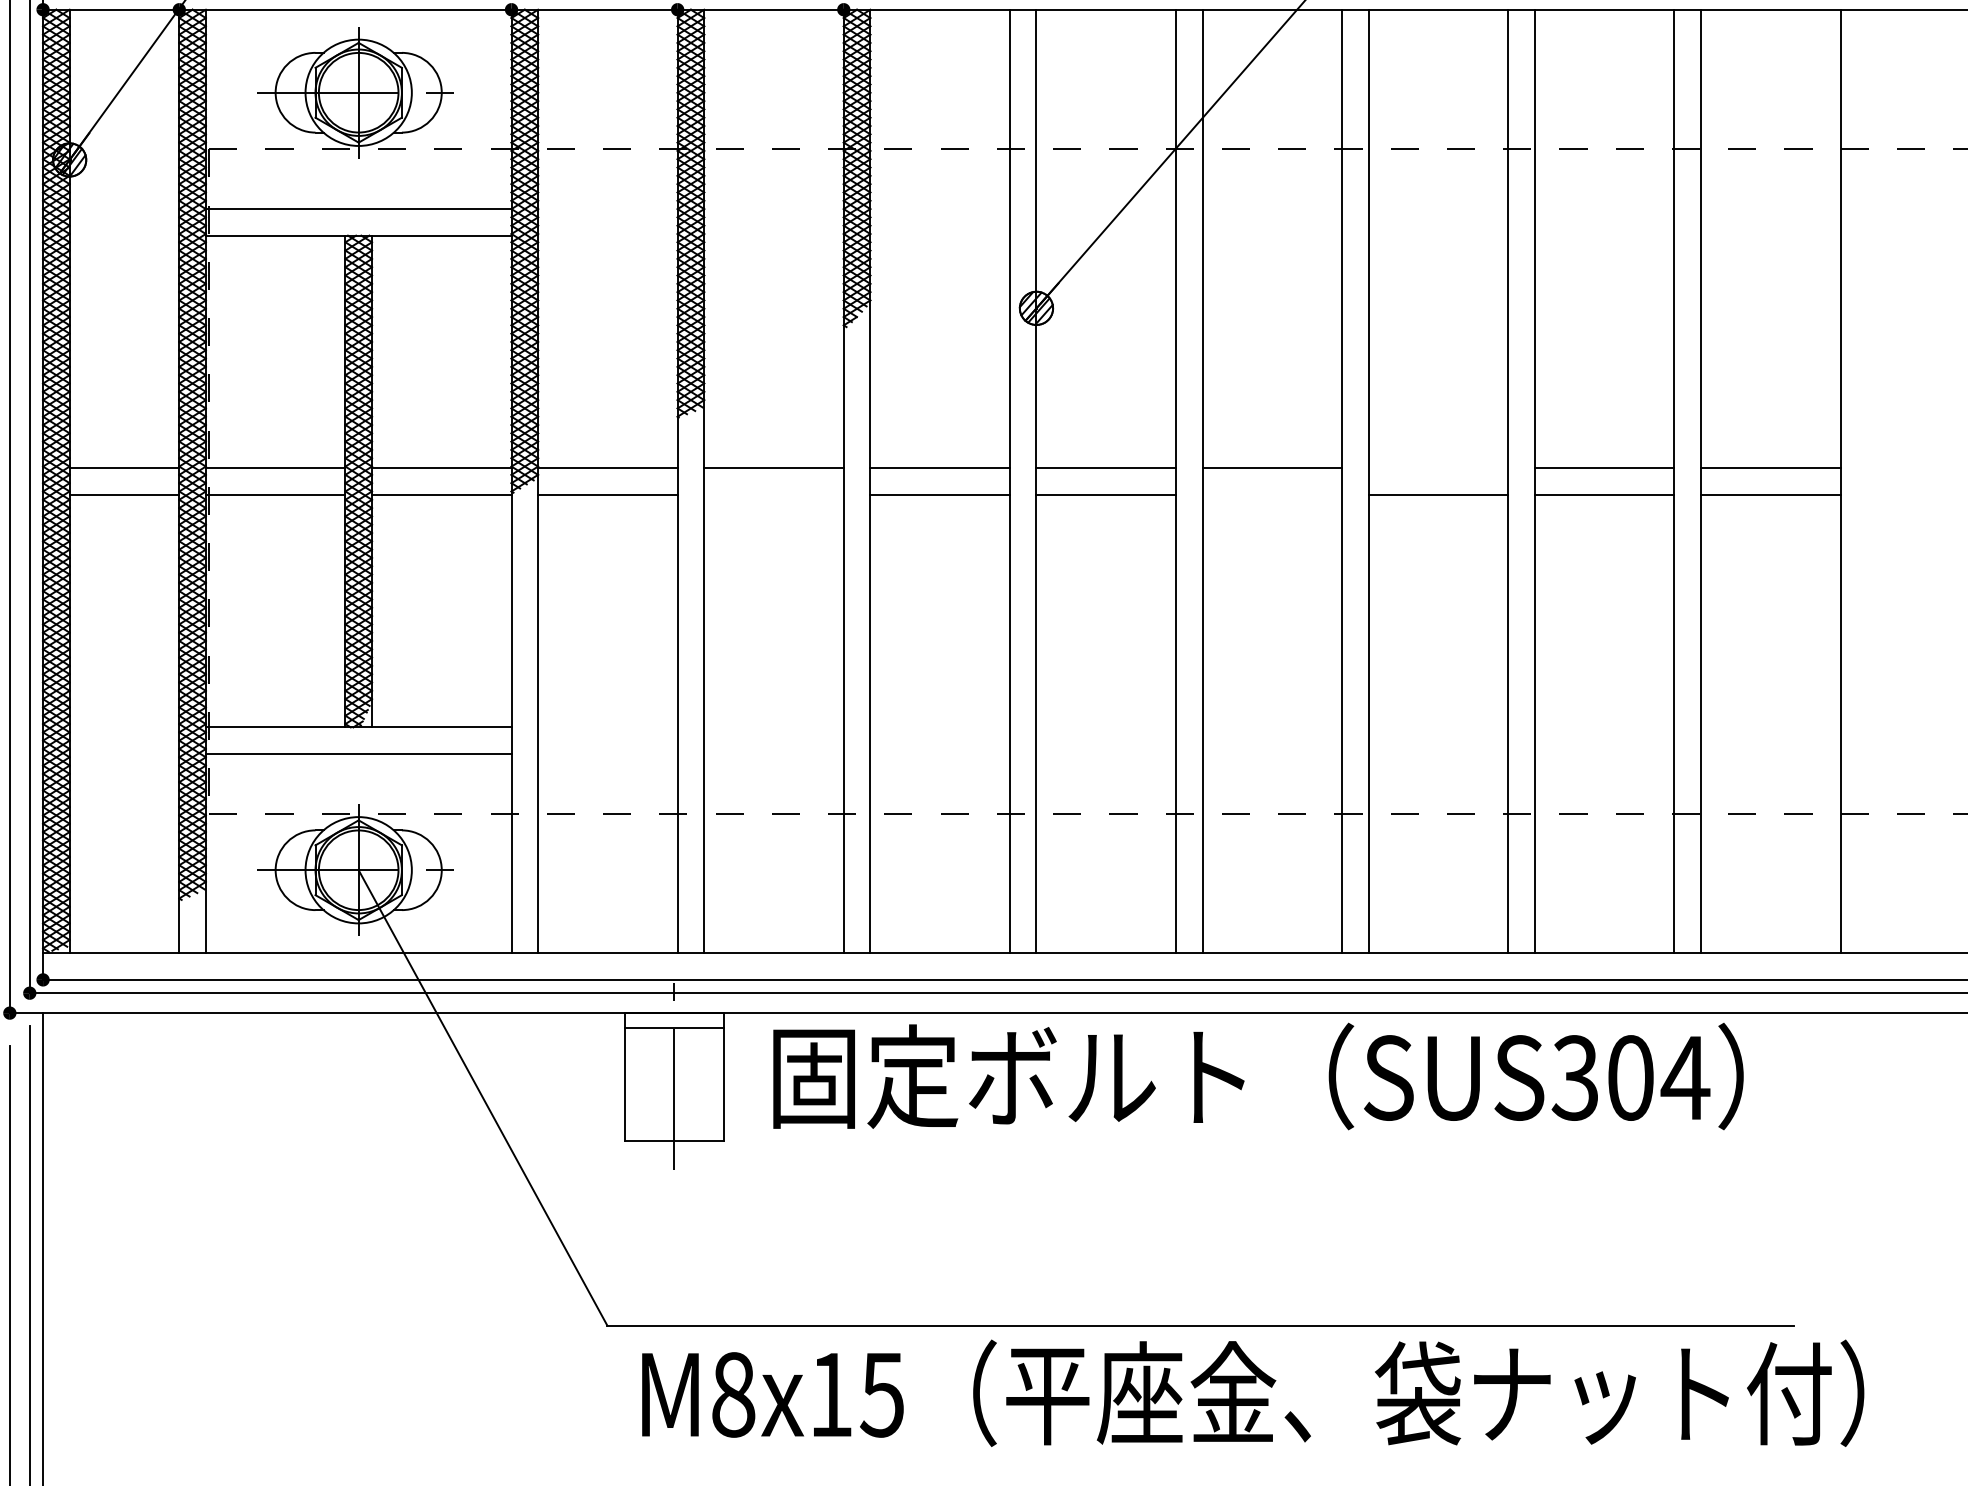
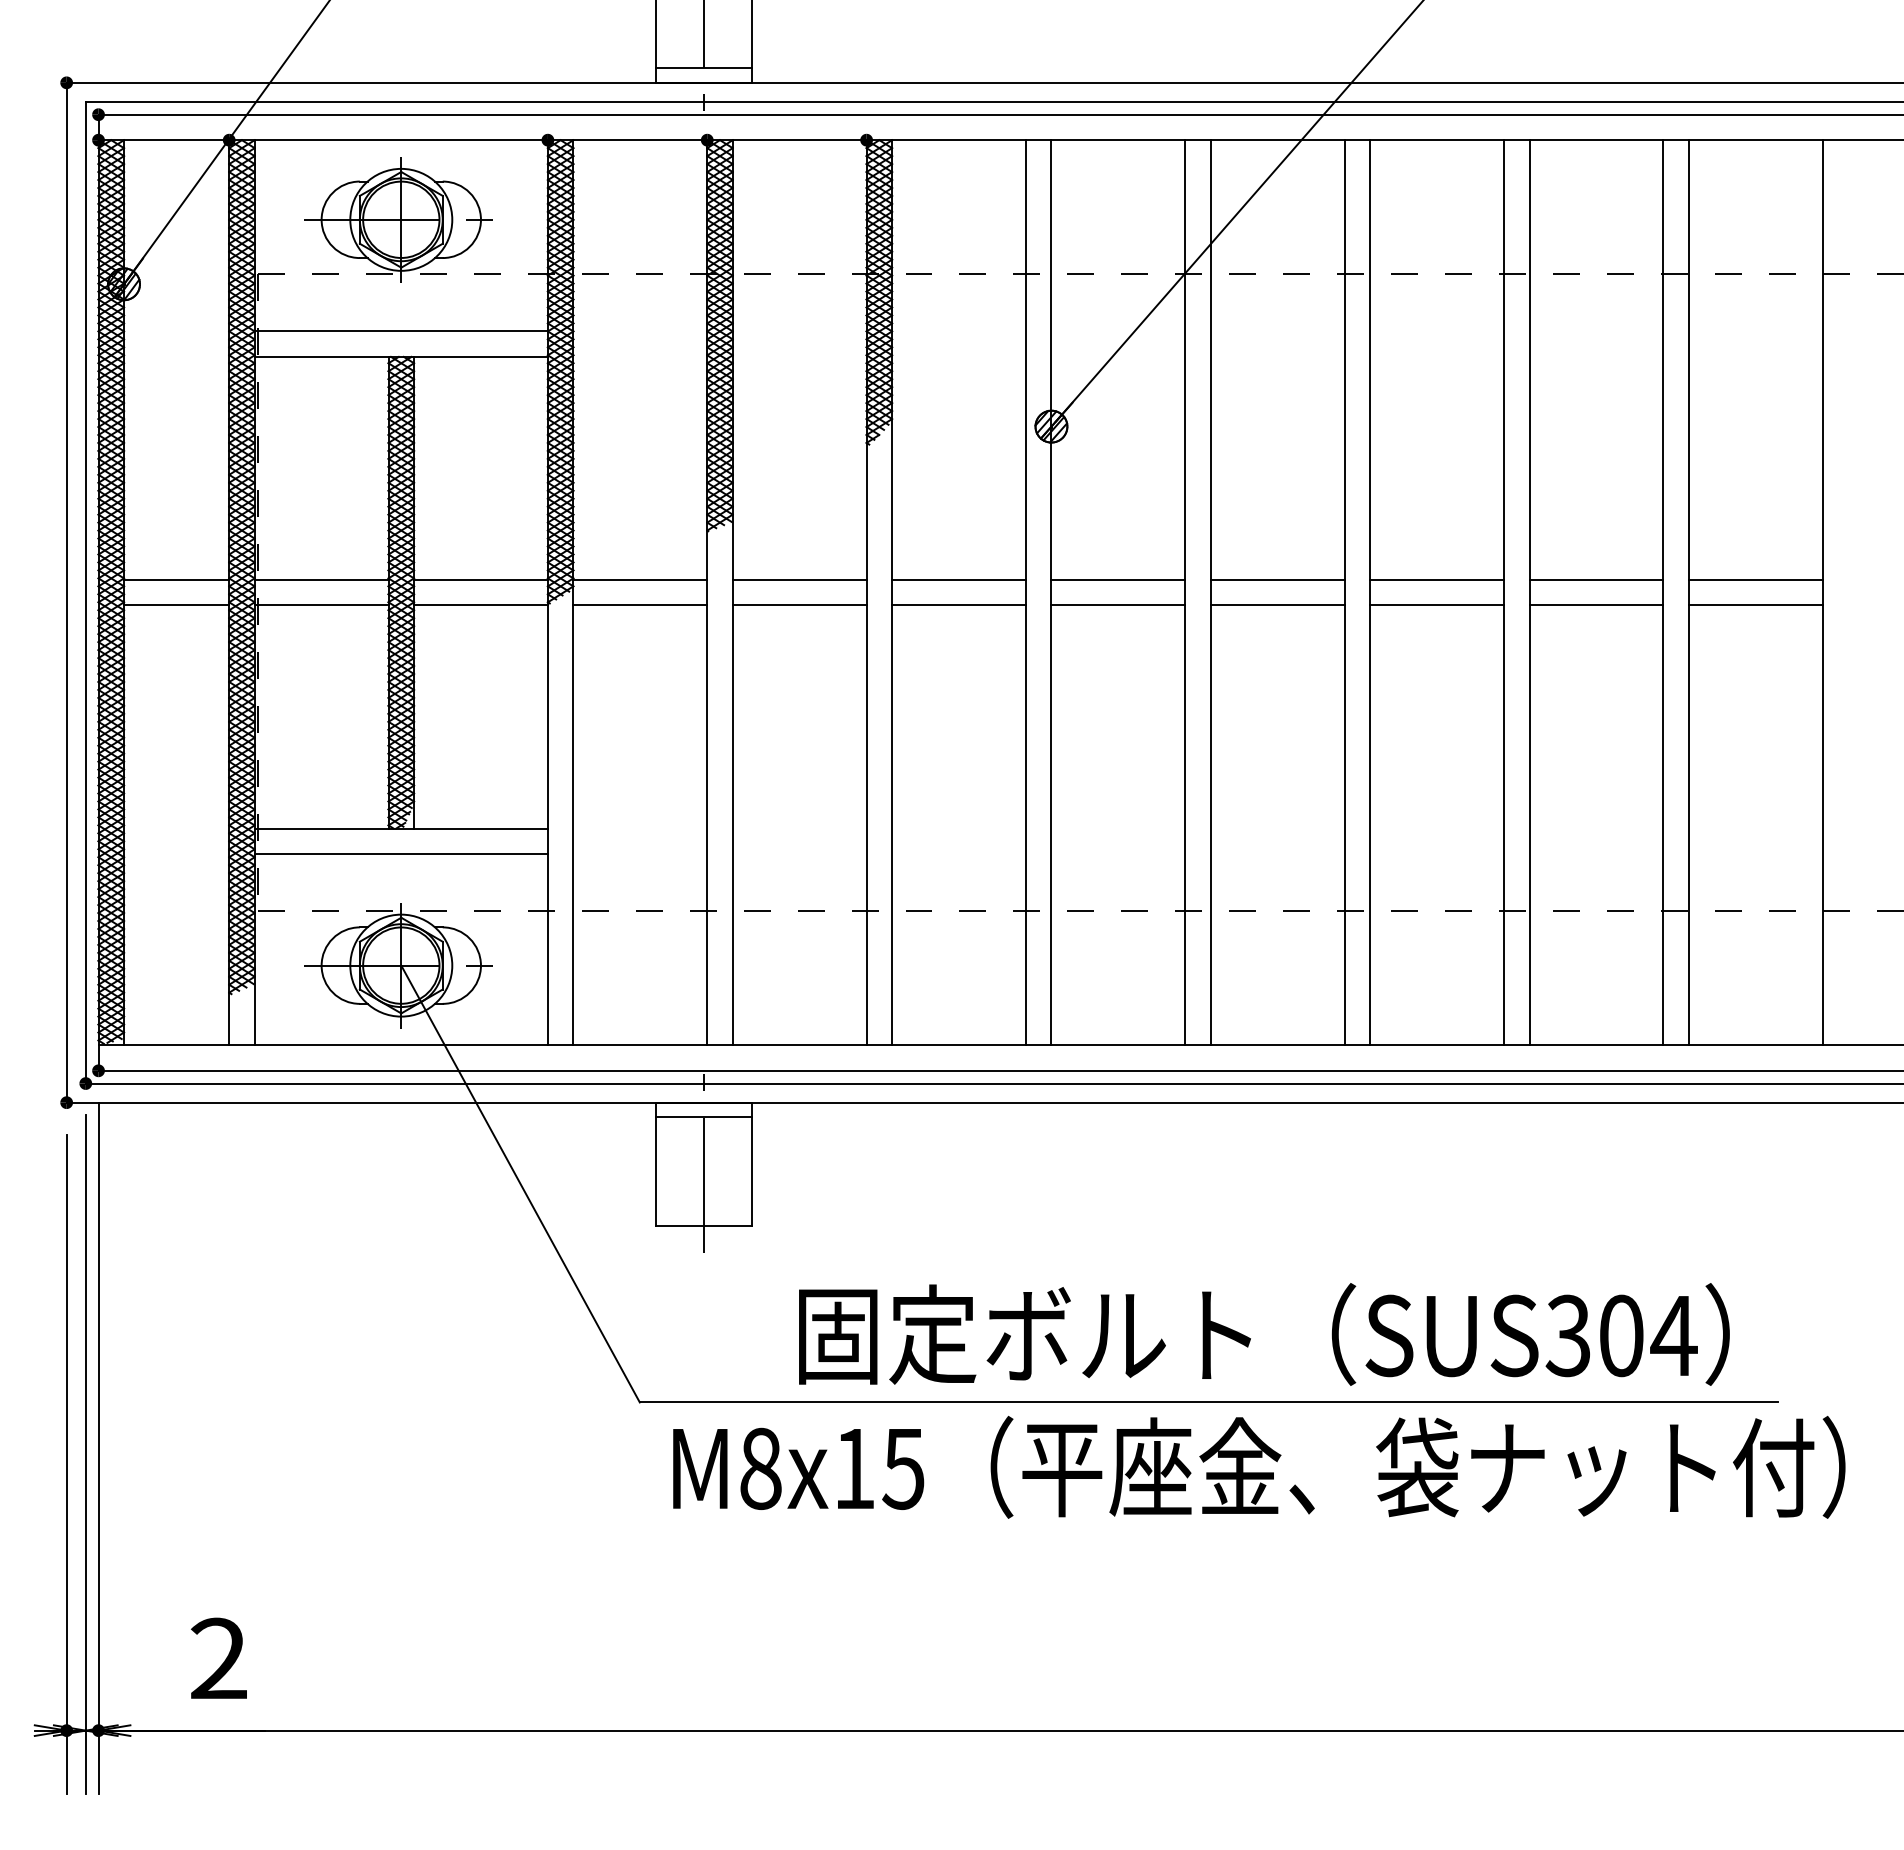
line: (1438, 468) -> (1437, 580), added
line: (773, 494) -> (799, 605), added
line: (1272, 494) -> (1277, 605), added
text: (1258, 1076) -> (1264, 1334), moved

